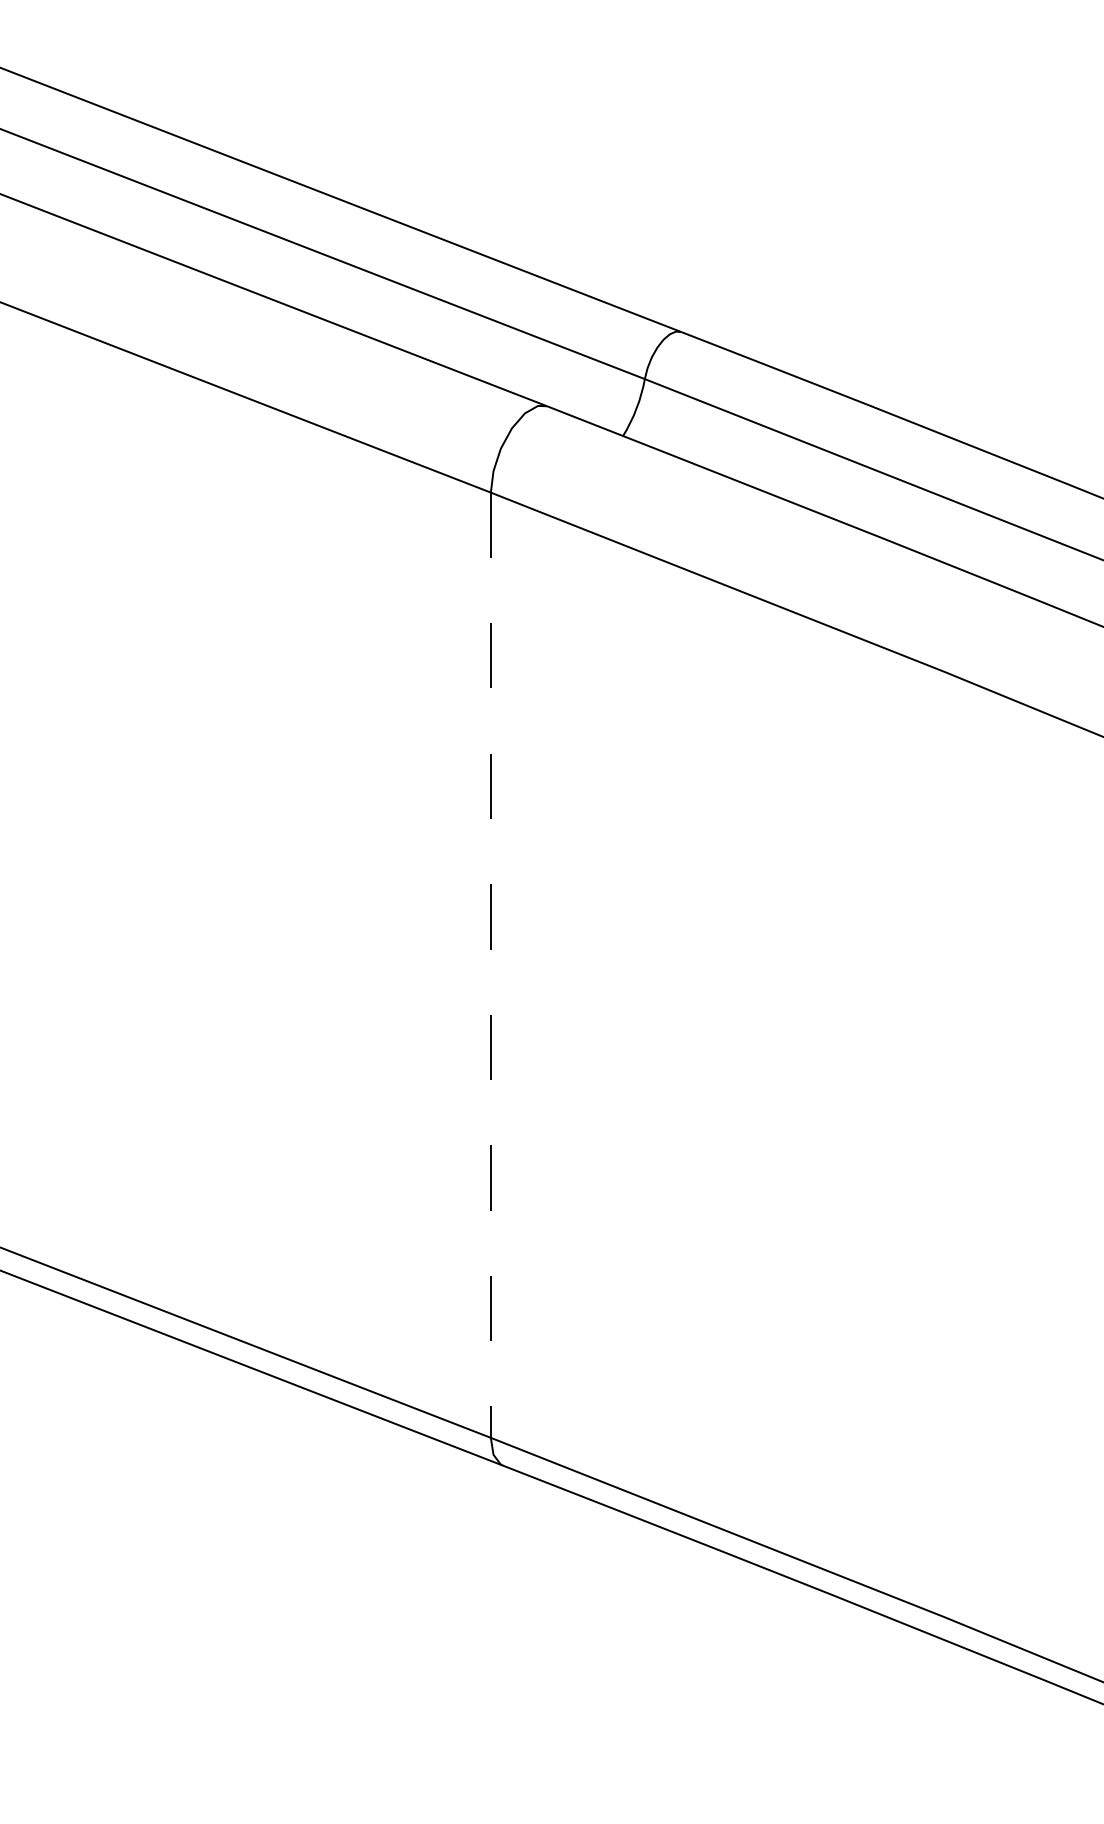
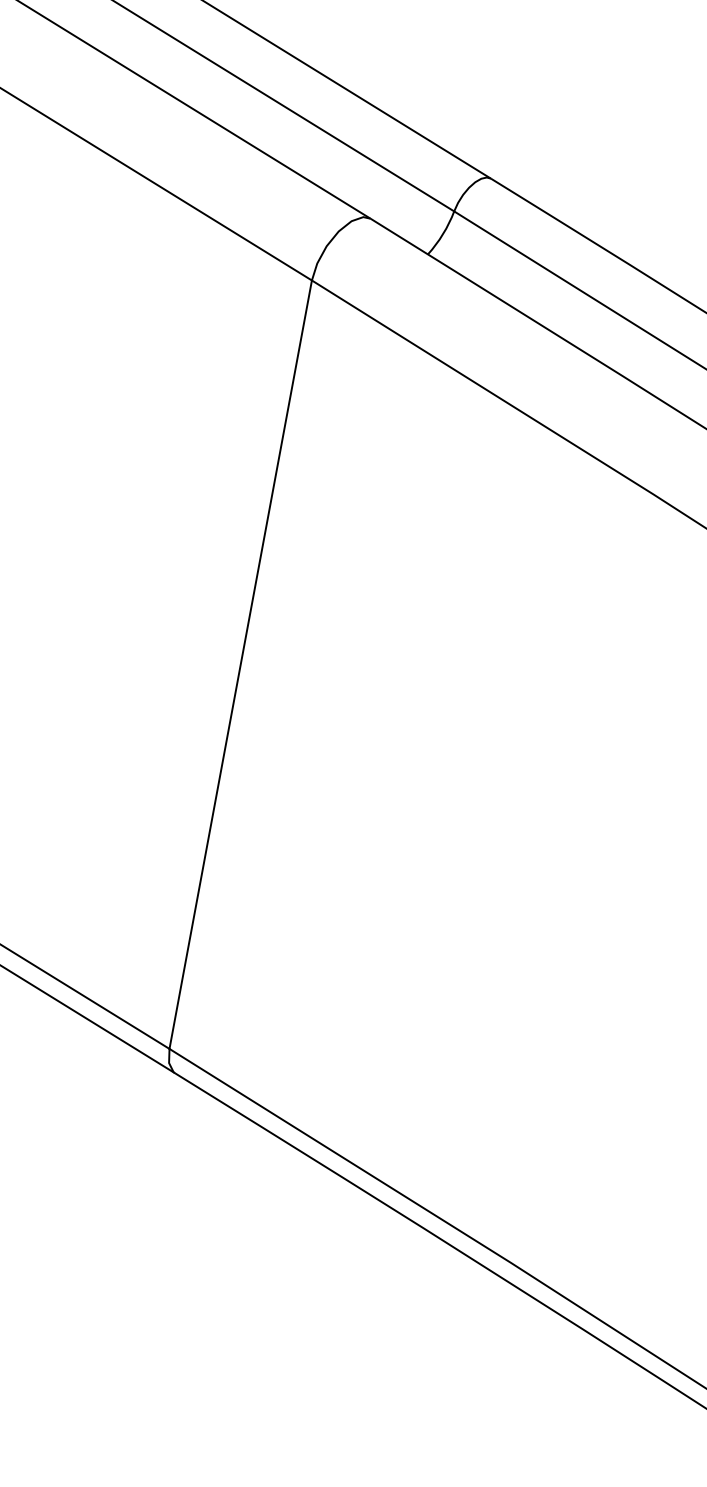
line: (490, 965) -> (240, 664), dashed -> solid

